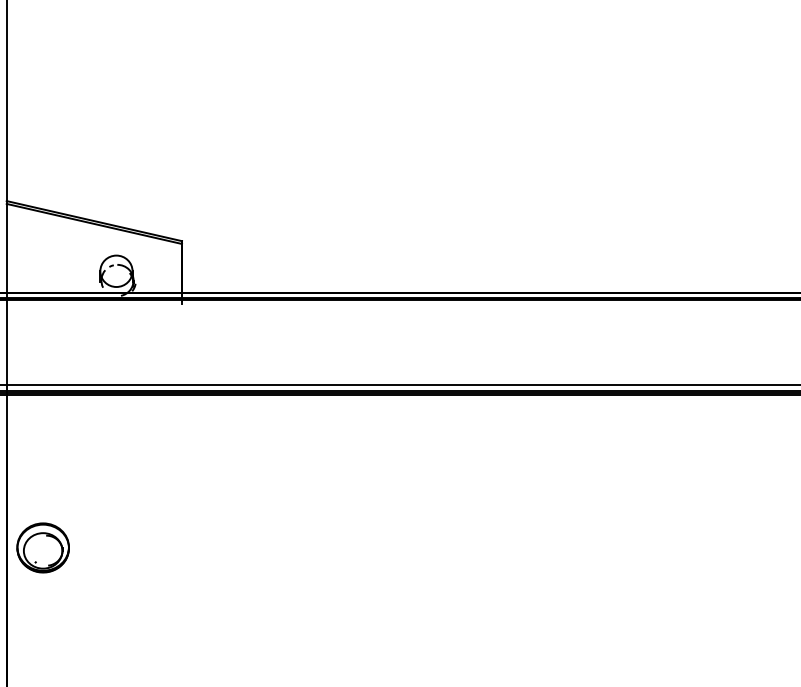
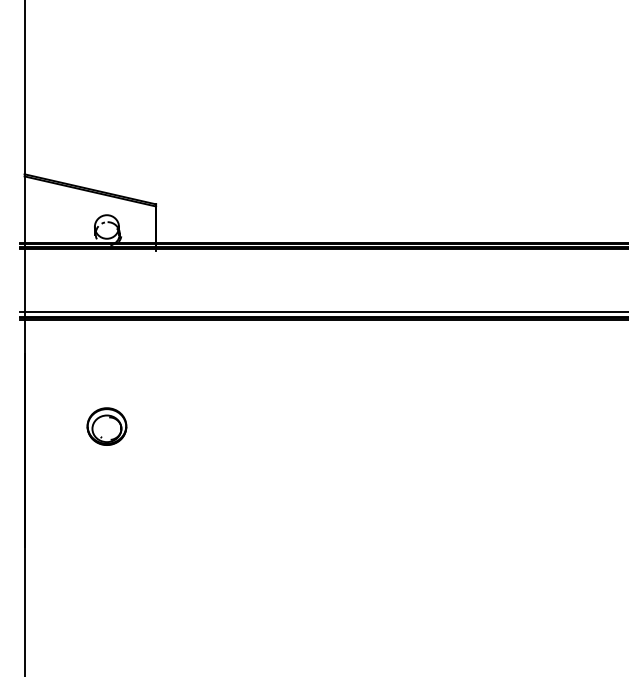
part: (42, 547) -> (106, 426), moved

